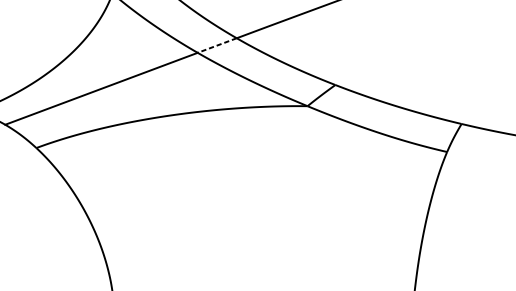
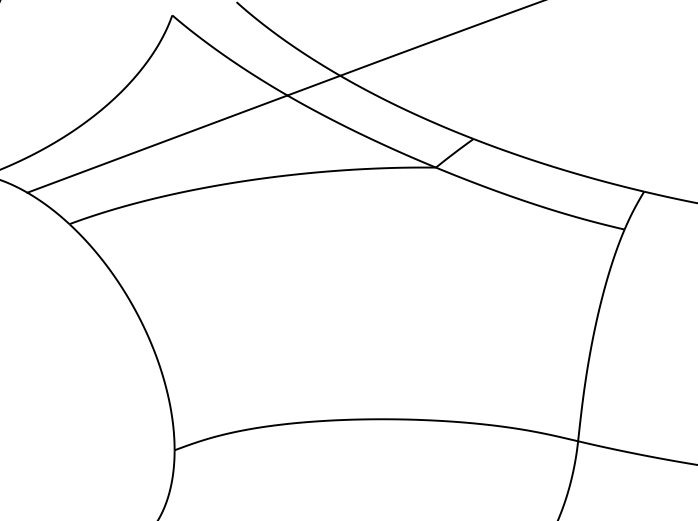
line: (216, 45) -> (313, 85), dashed -> solid

